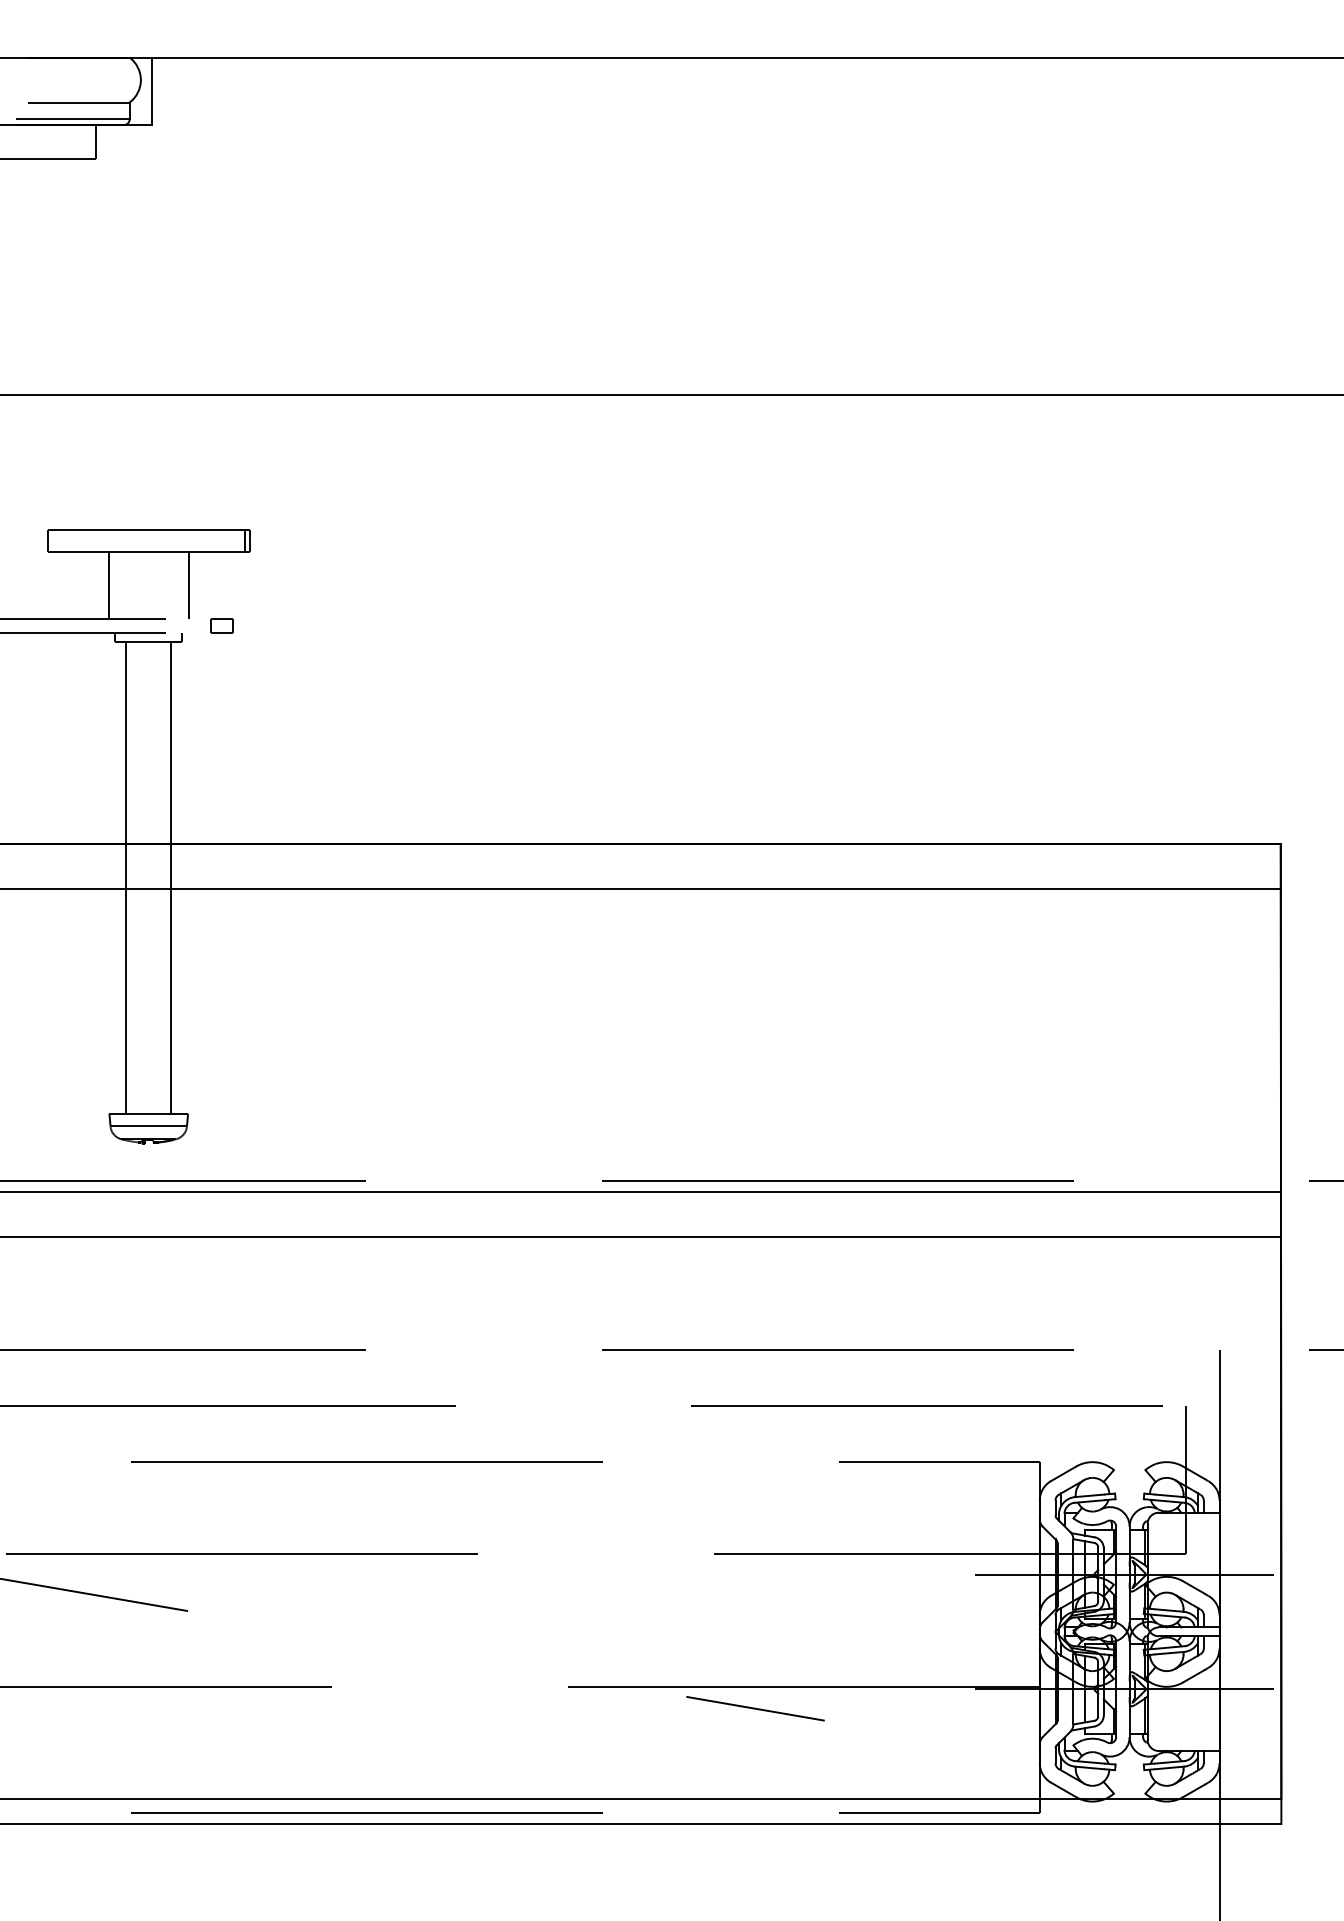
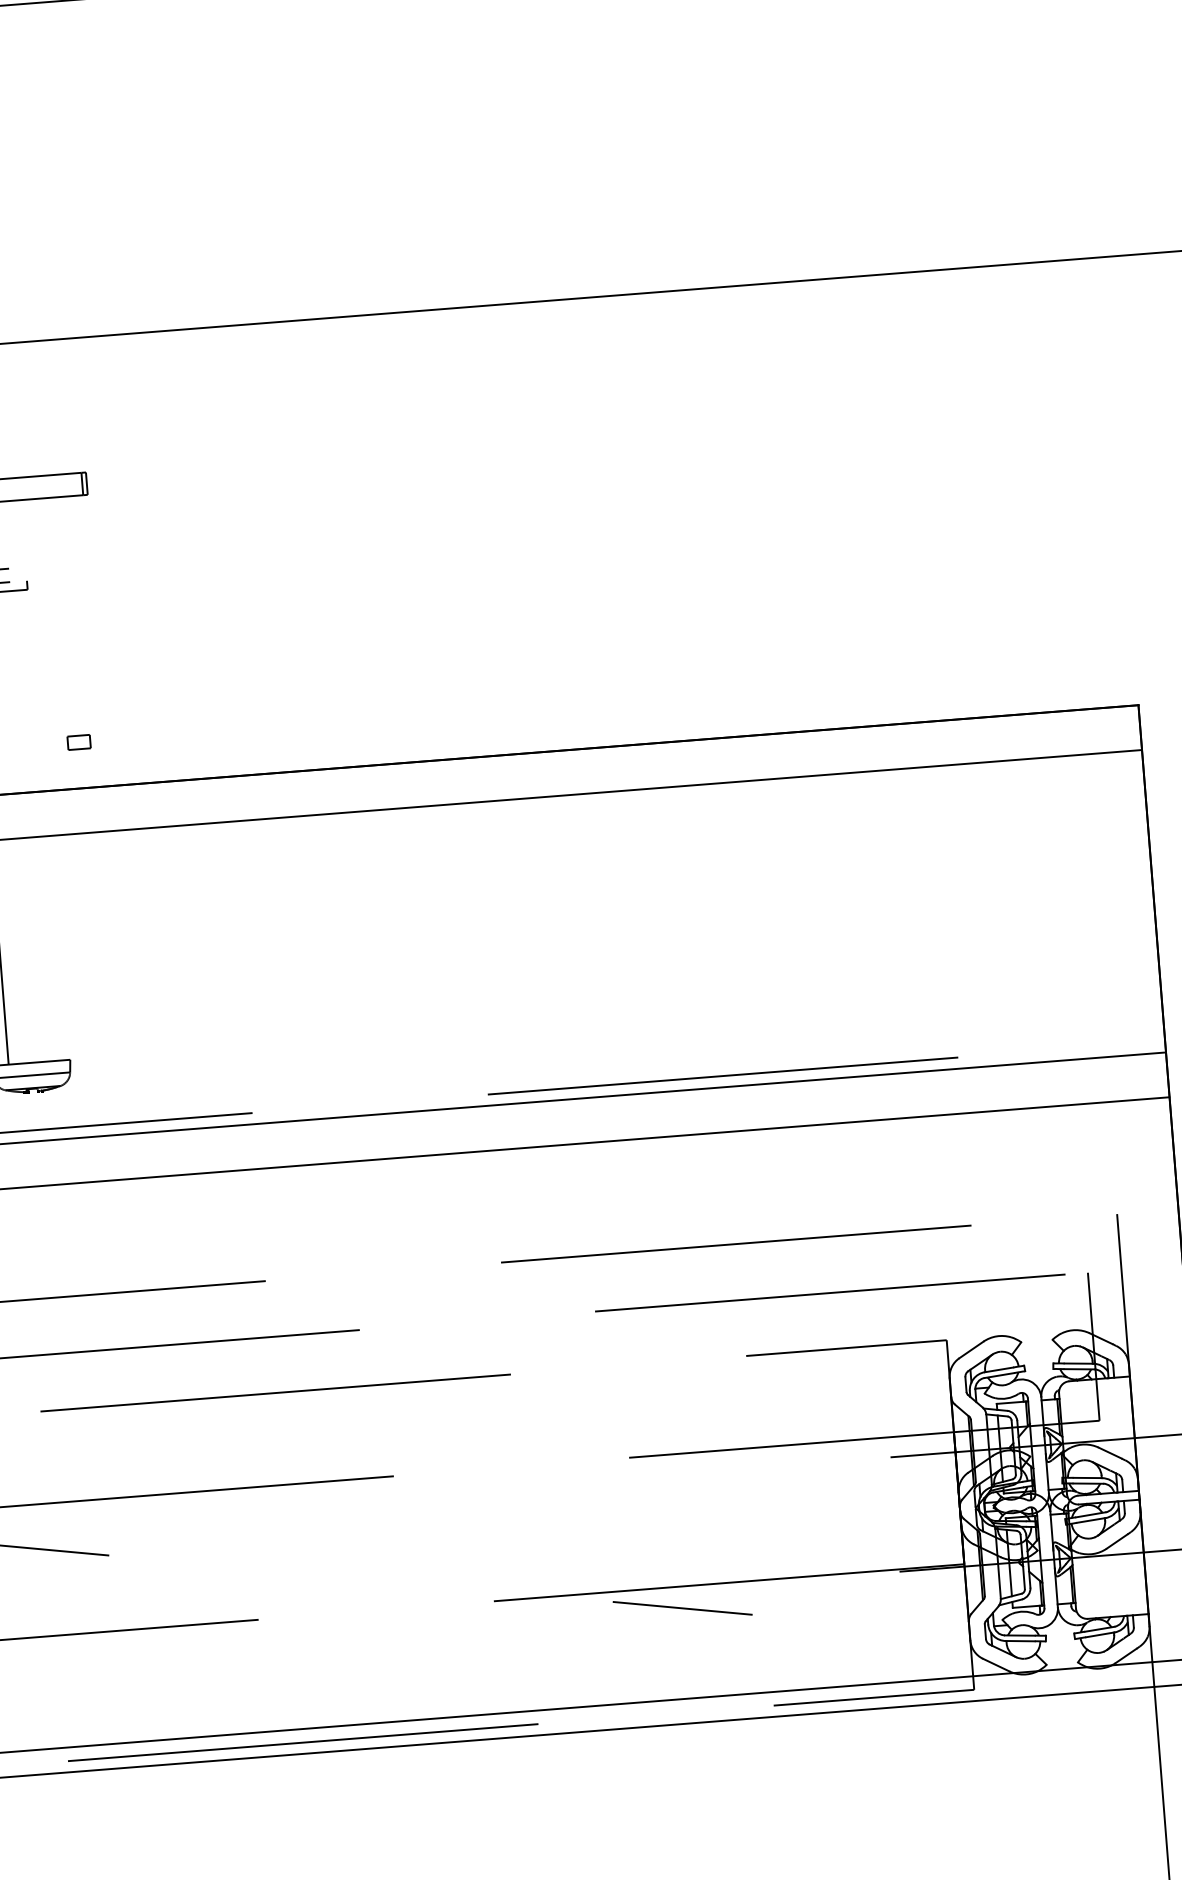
line: (188, 585) -> (29, 533), removed
part: (221, 625) -> (78, 741), moved
line: (171, 877) -> (35, 825), removed

